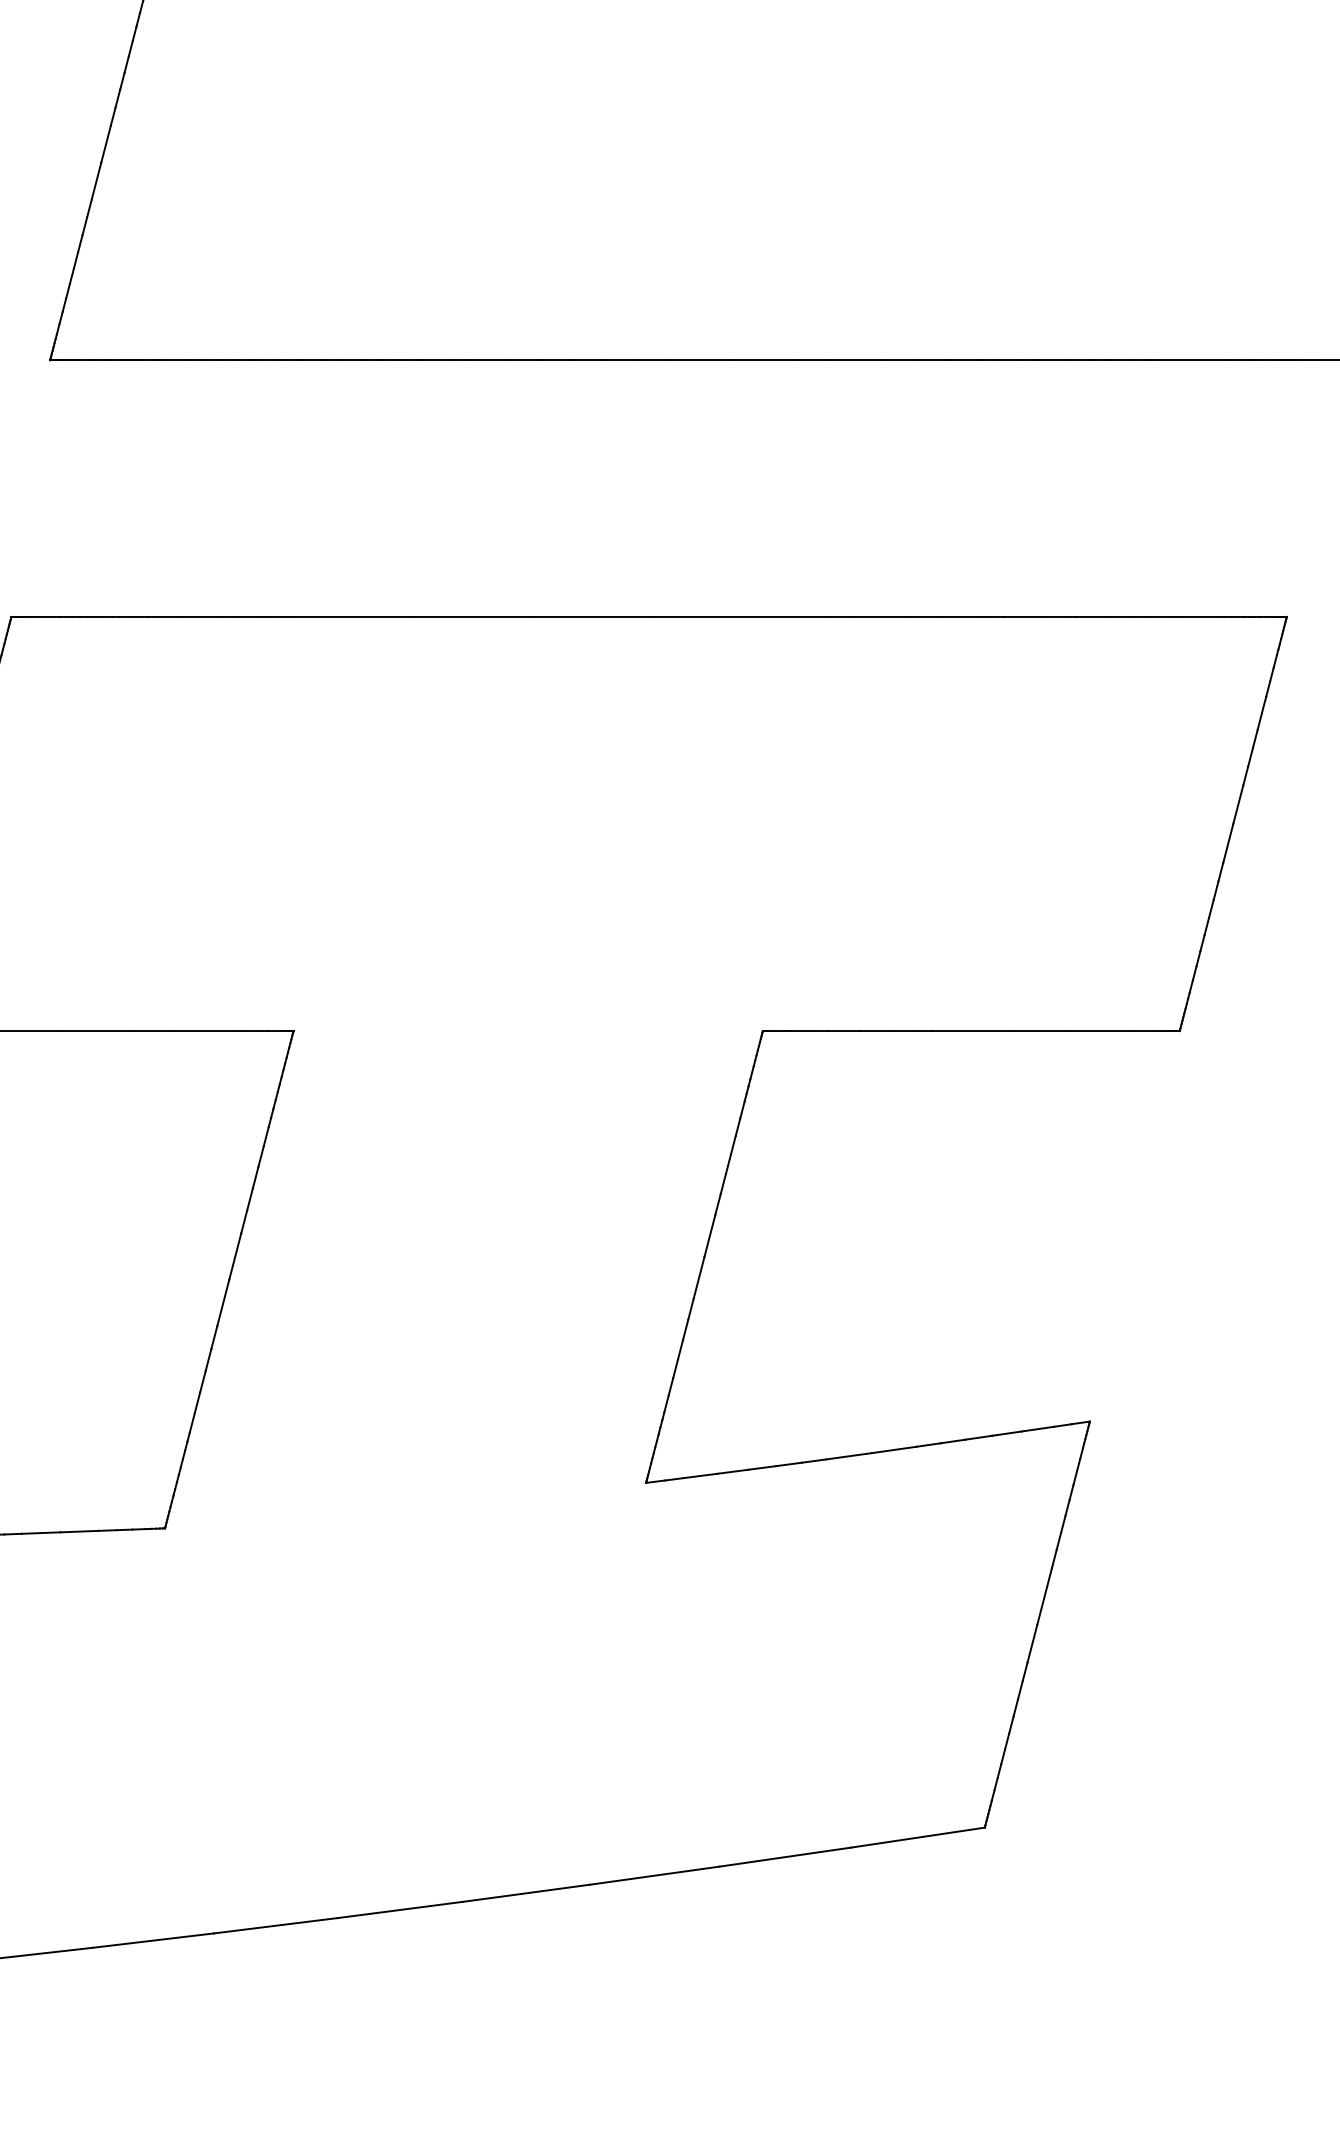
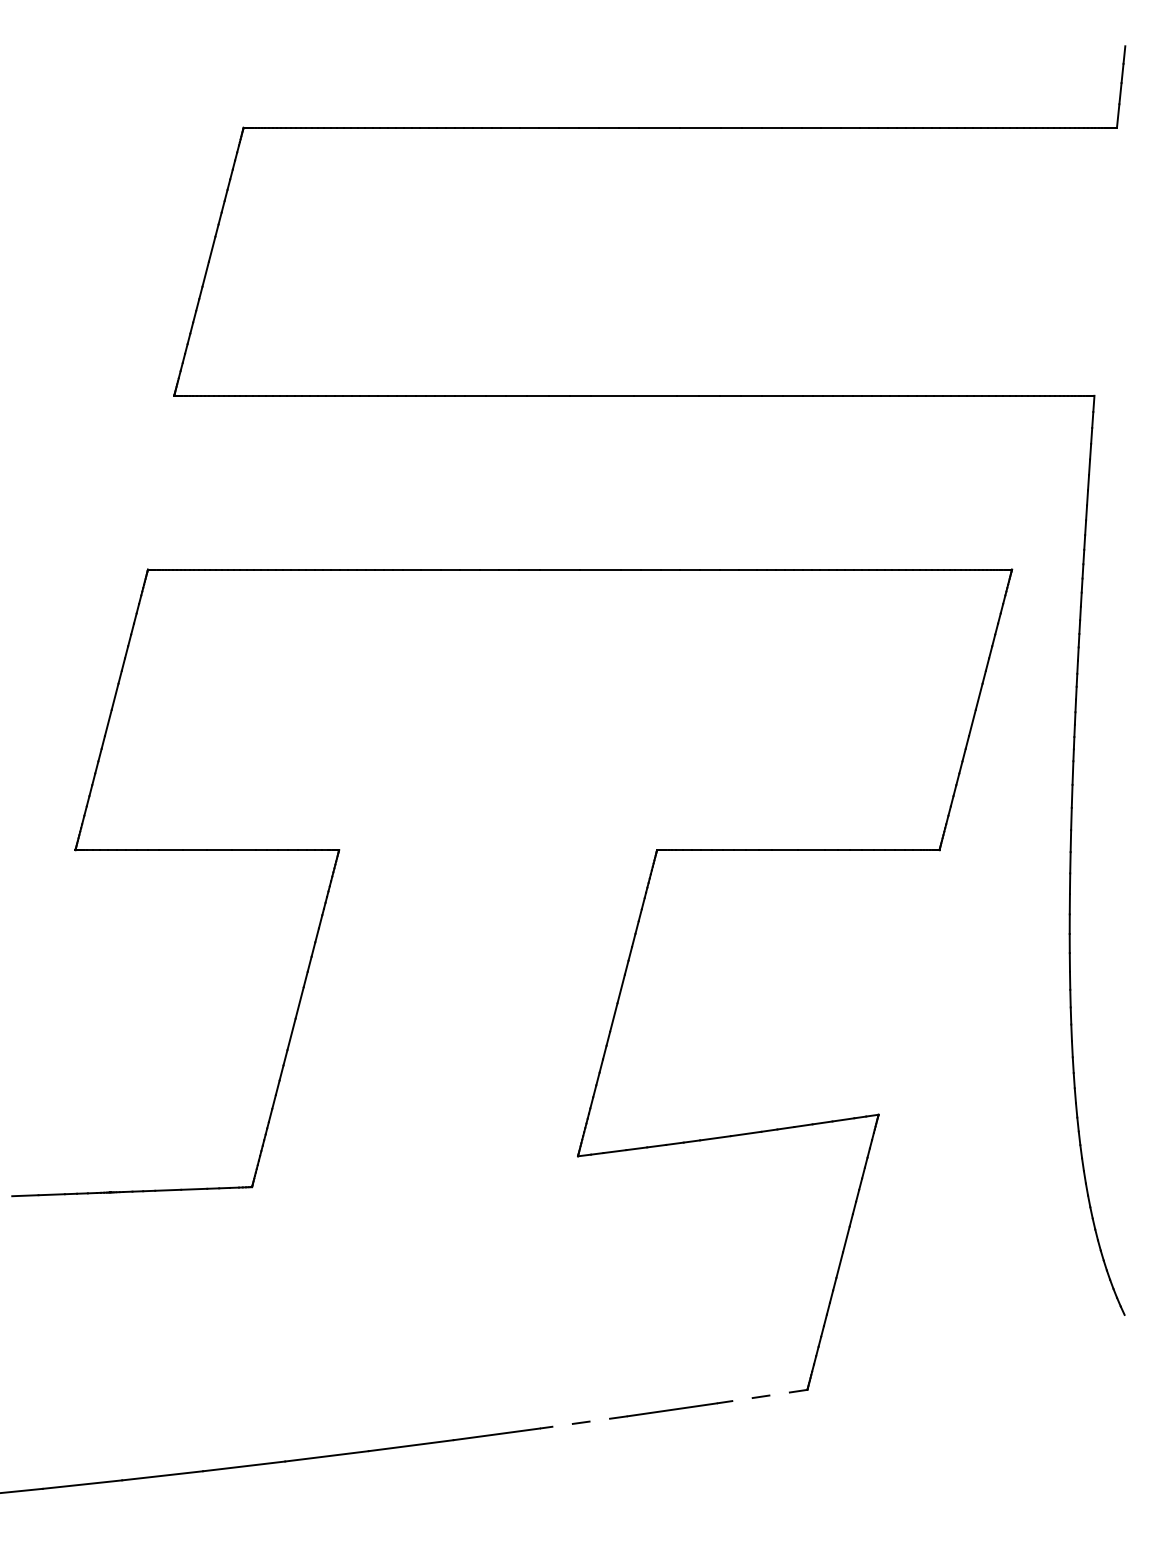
line: (918, 1837) -> (762, 1396), solid -> dashed
line: (654, 1875) -> (583, 1422), solid -> dashed

